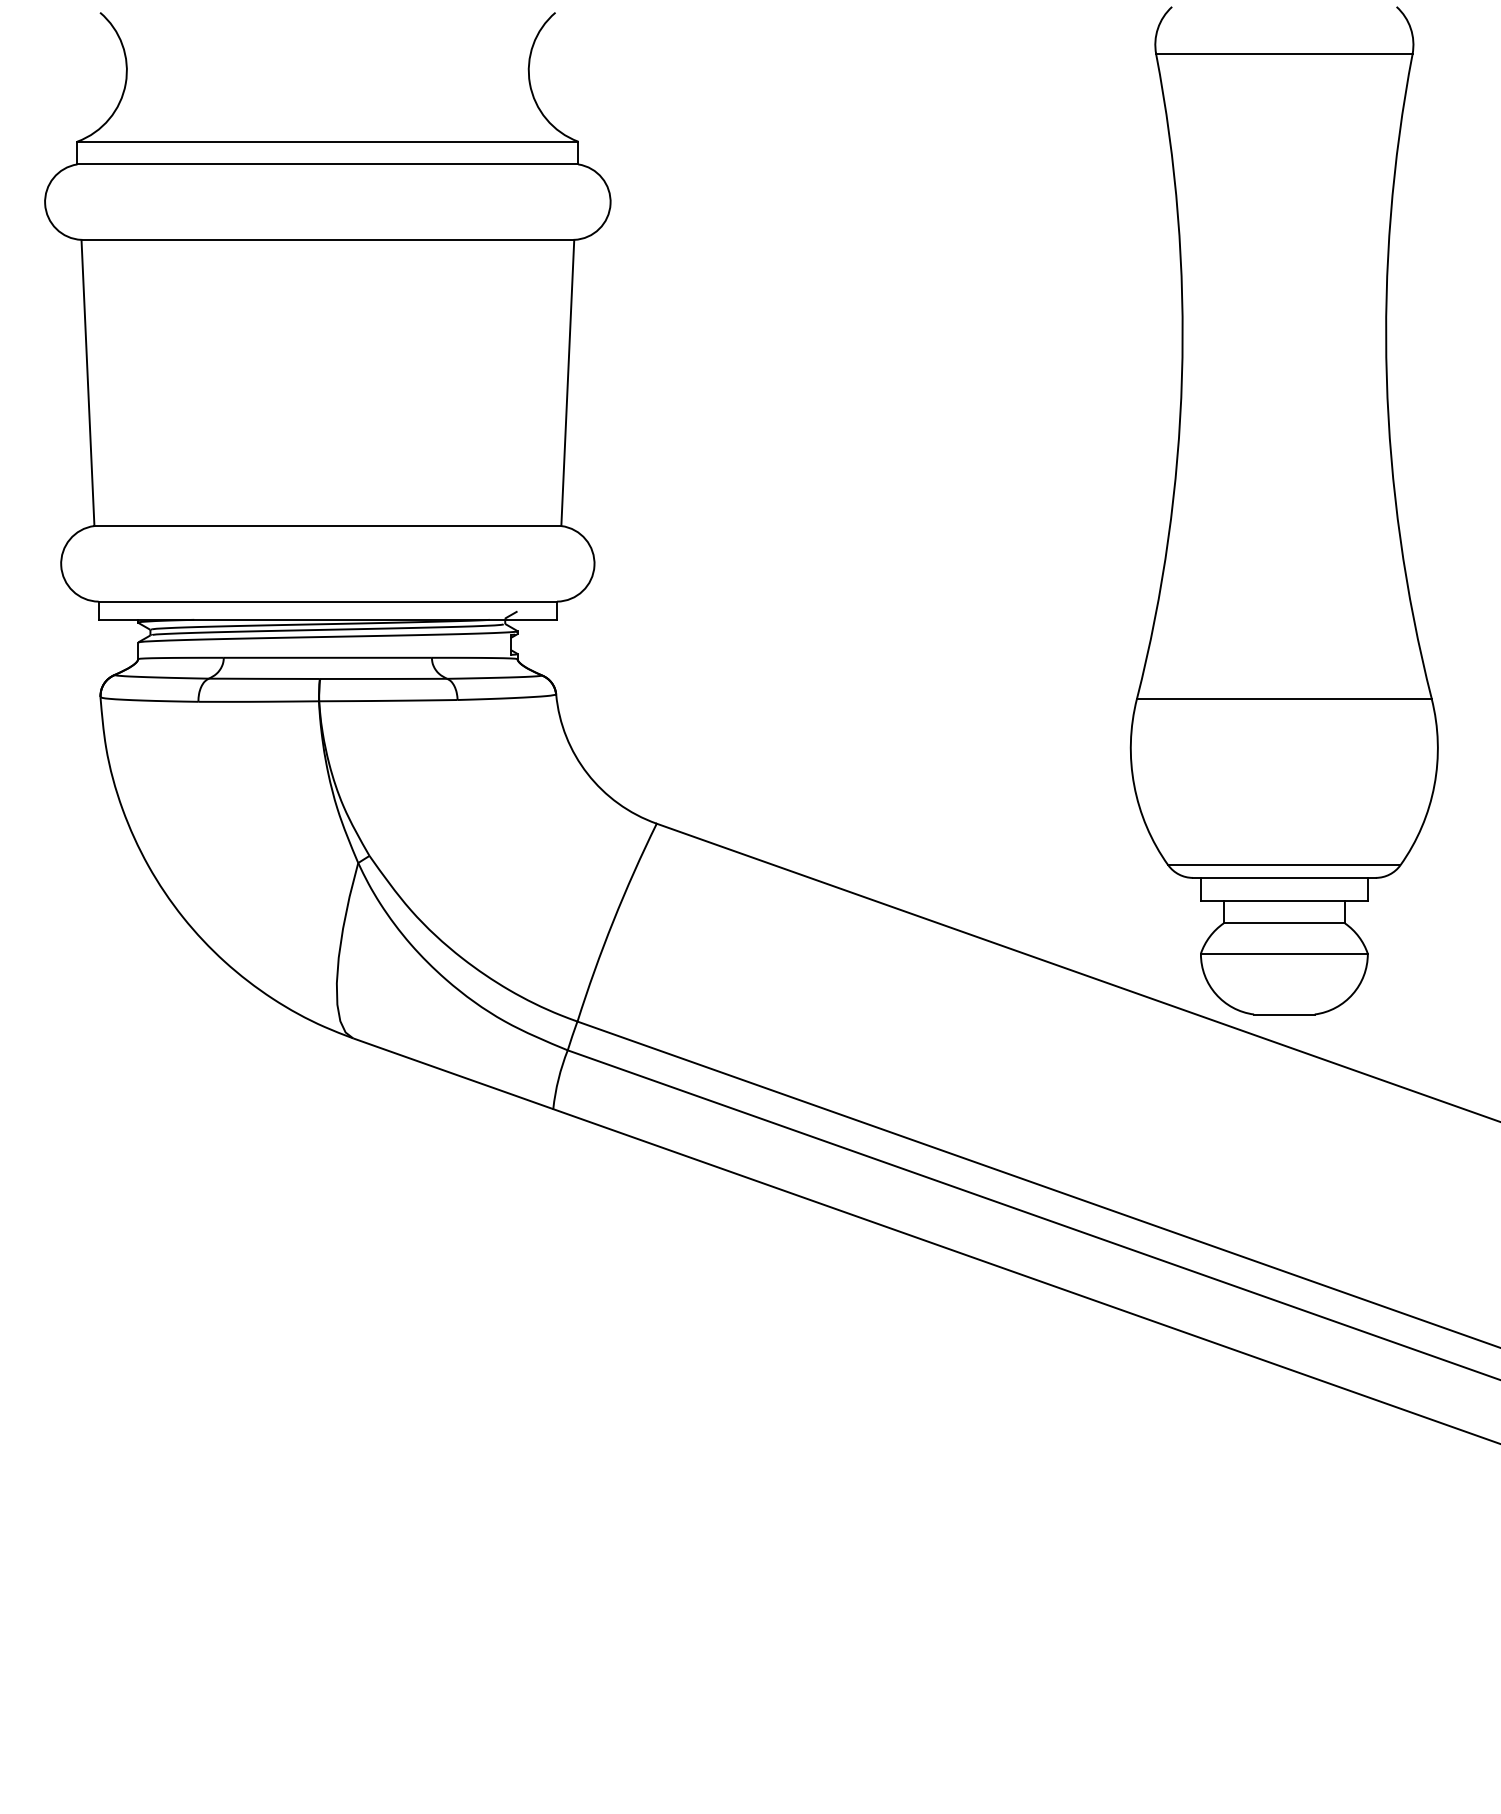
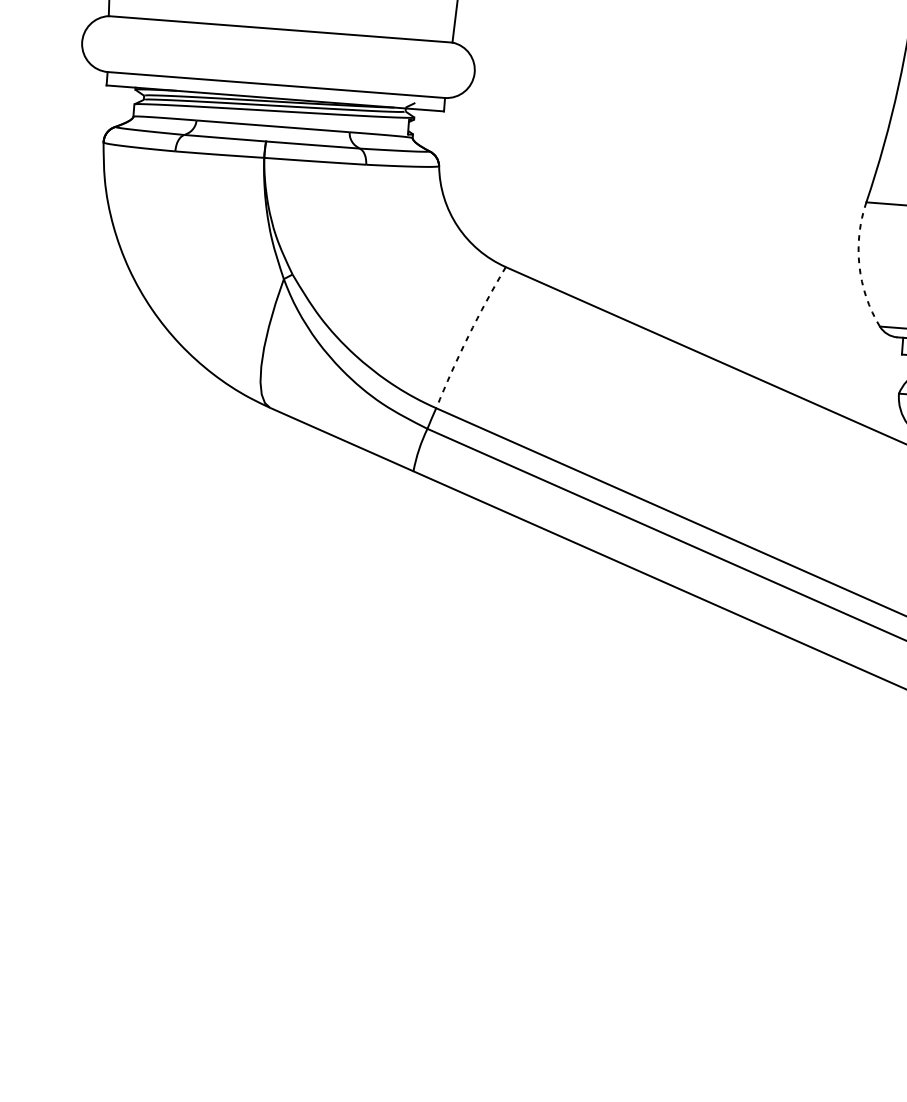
arc: (1134, 785) -> (859, 266), solid -> dashed
arc: (613, 921) -> (468, 336), solid -> dashed

